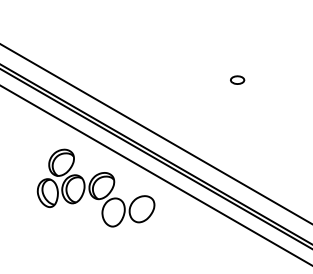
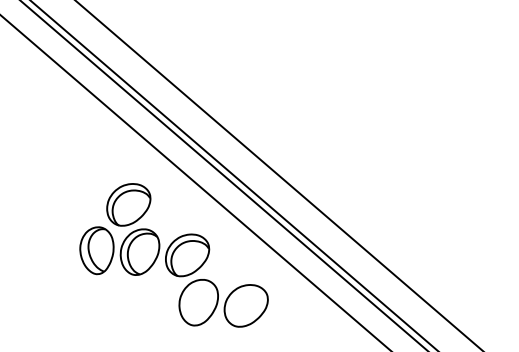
part: (237, 79) -> (442, 122), removed

